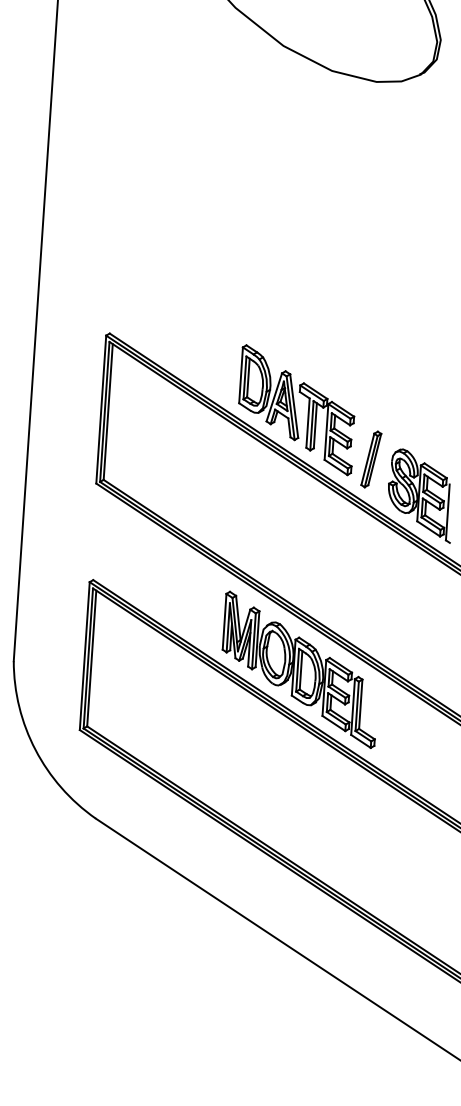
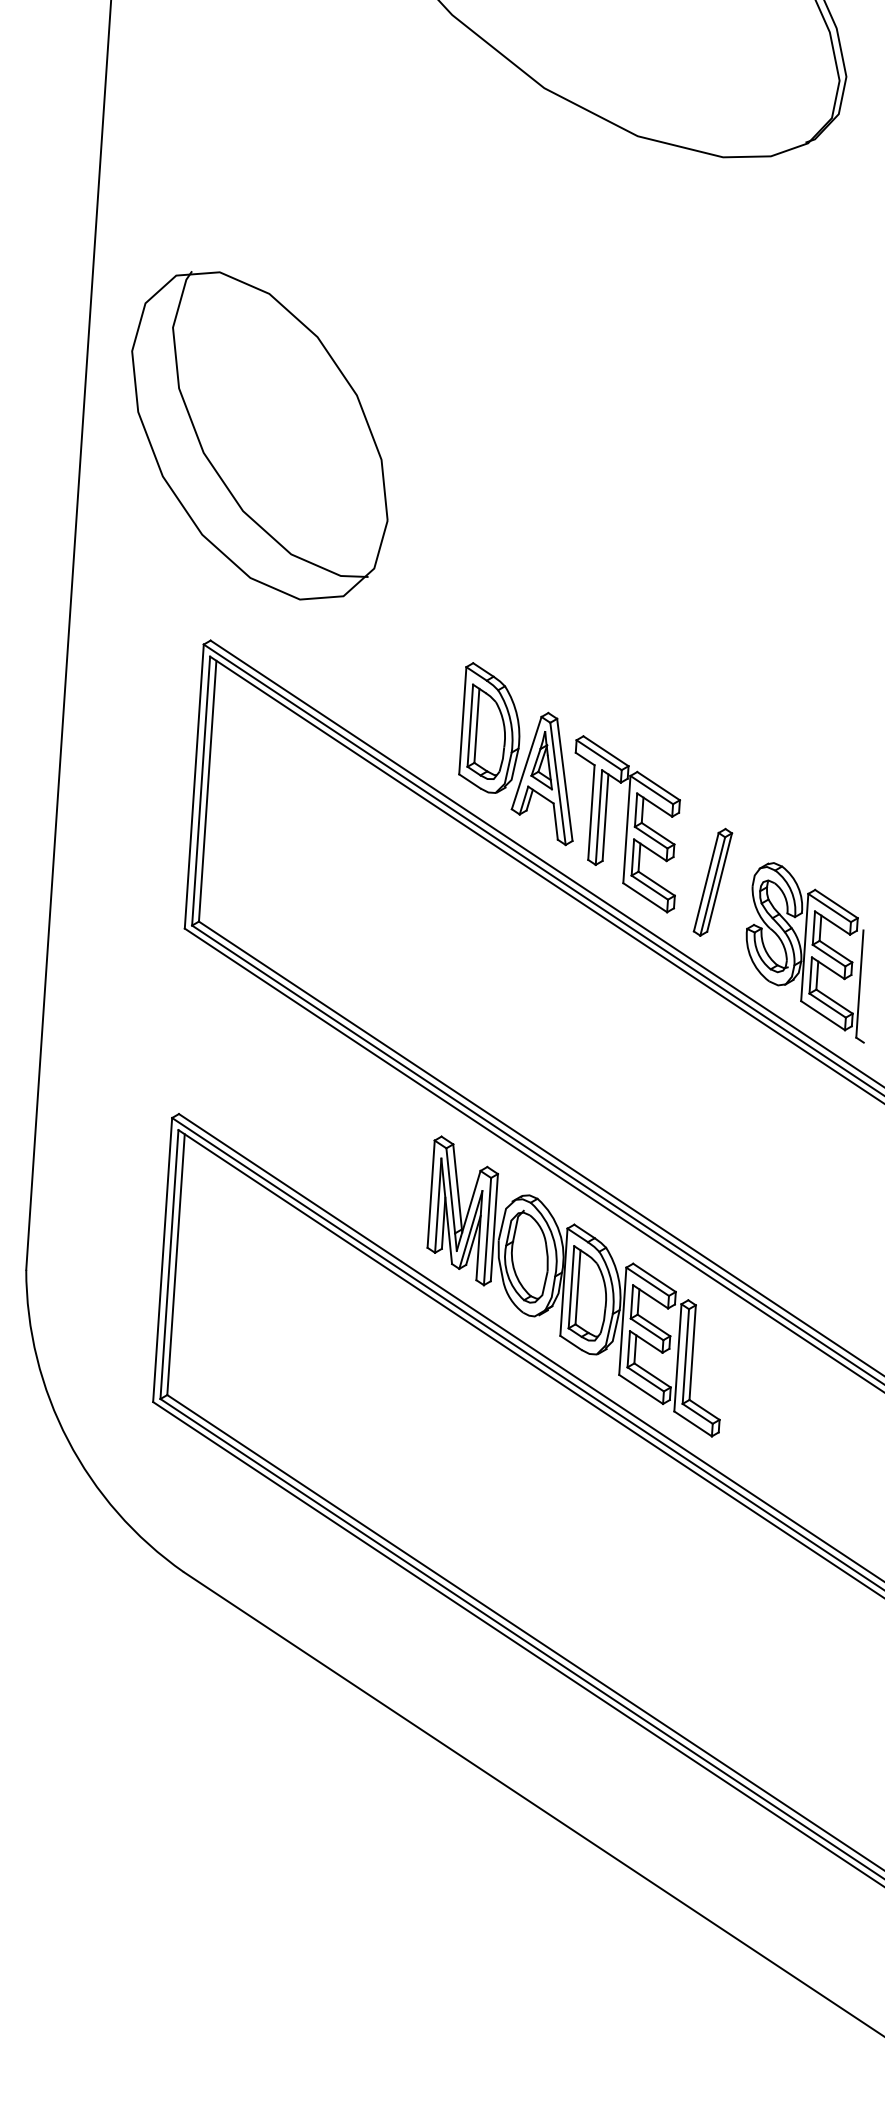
part: (135, 227) -> (260, 436), added

